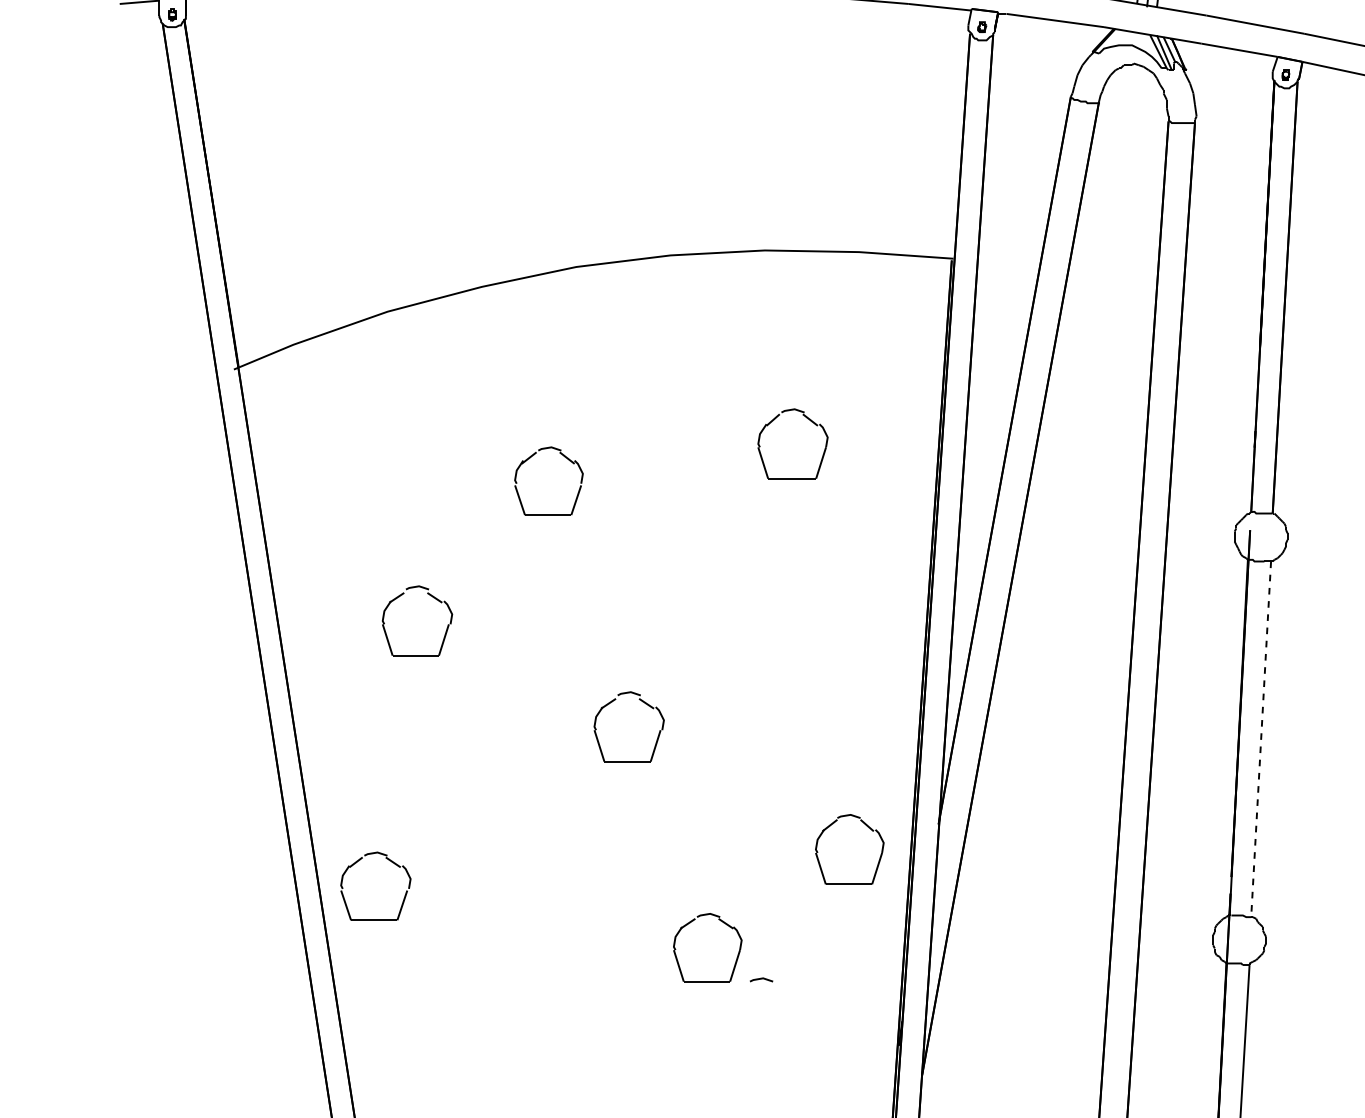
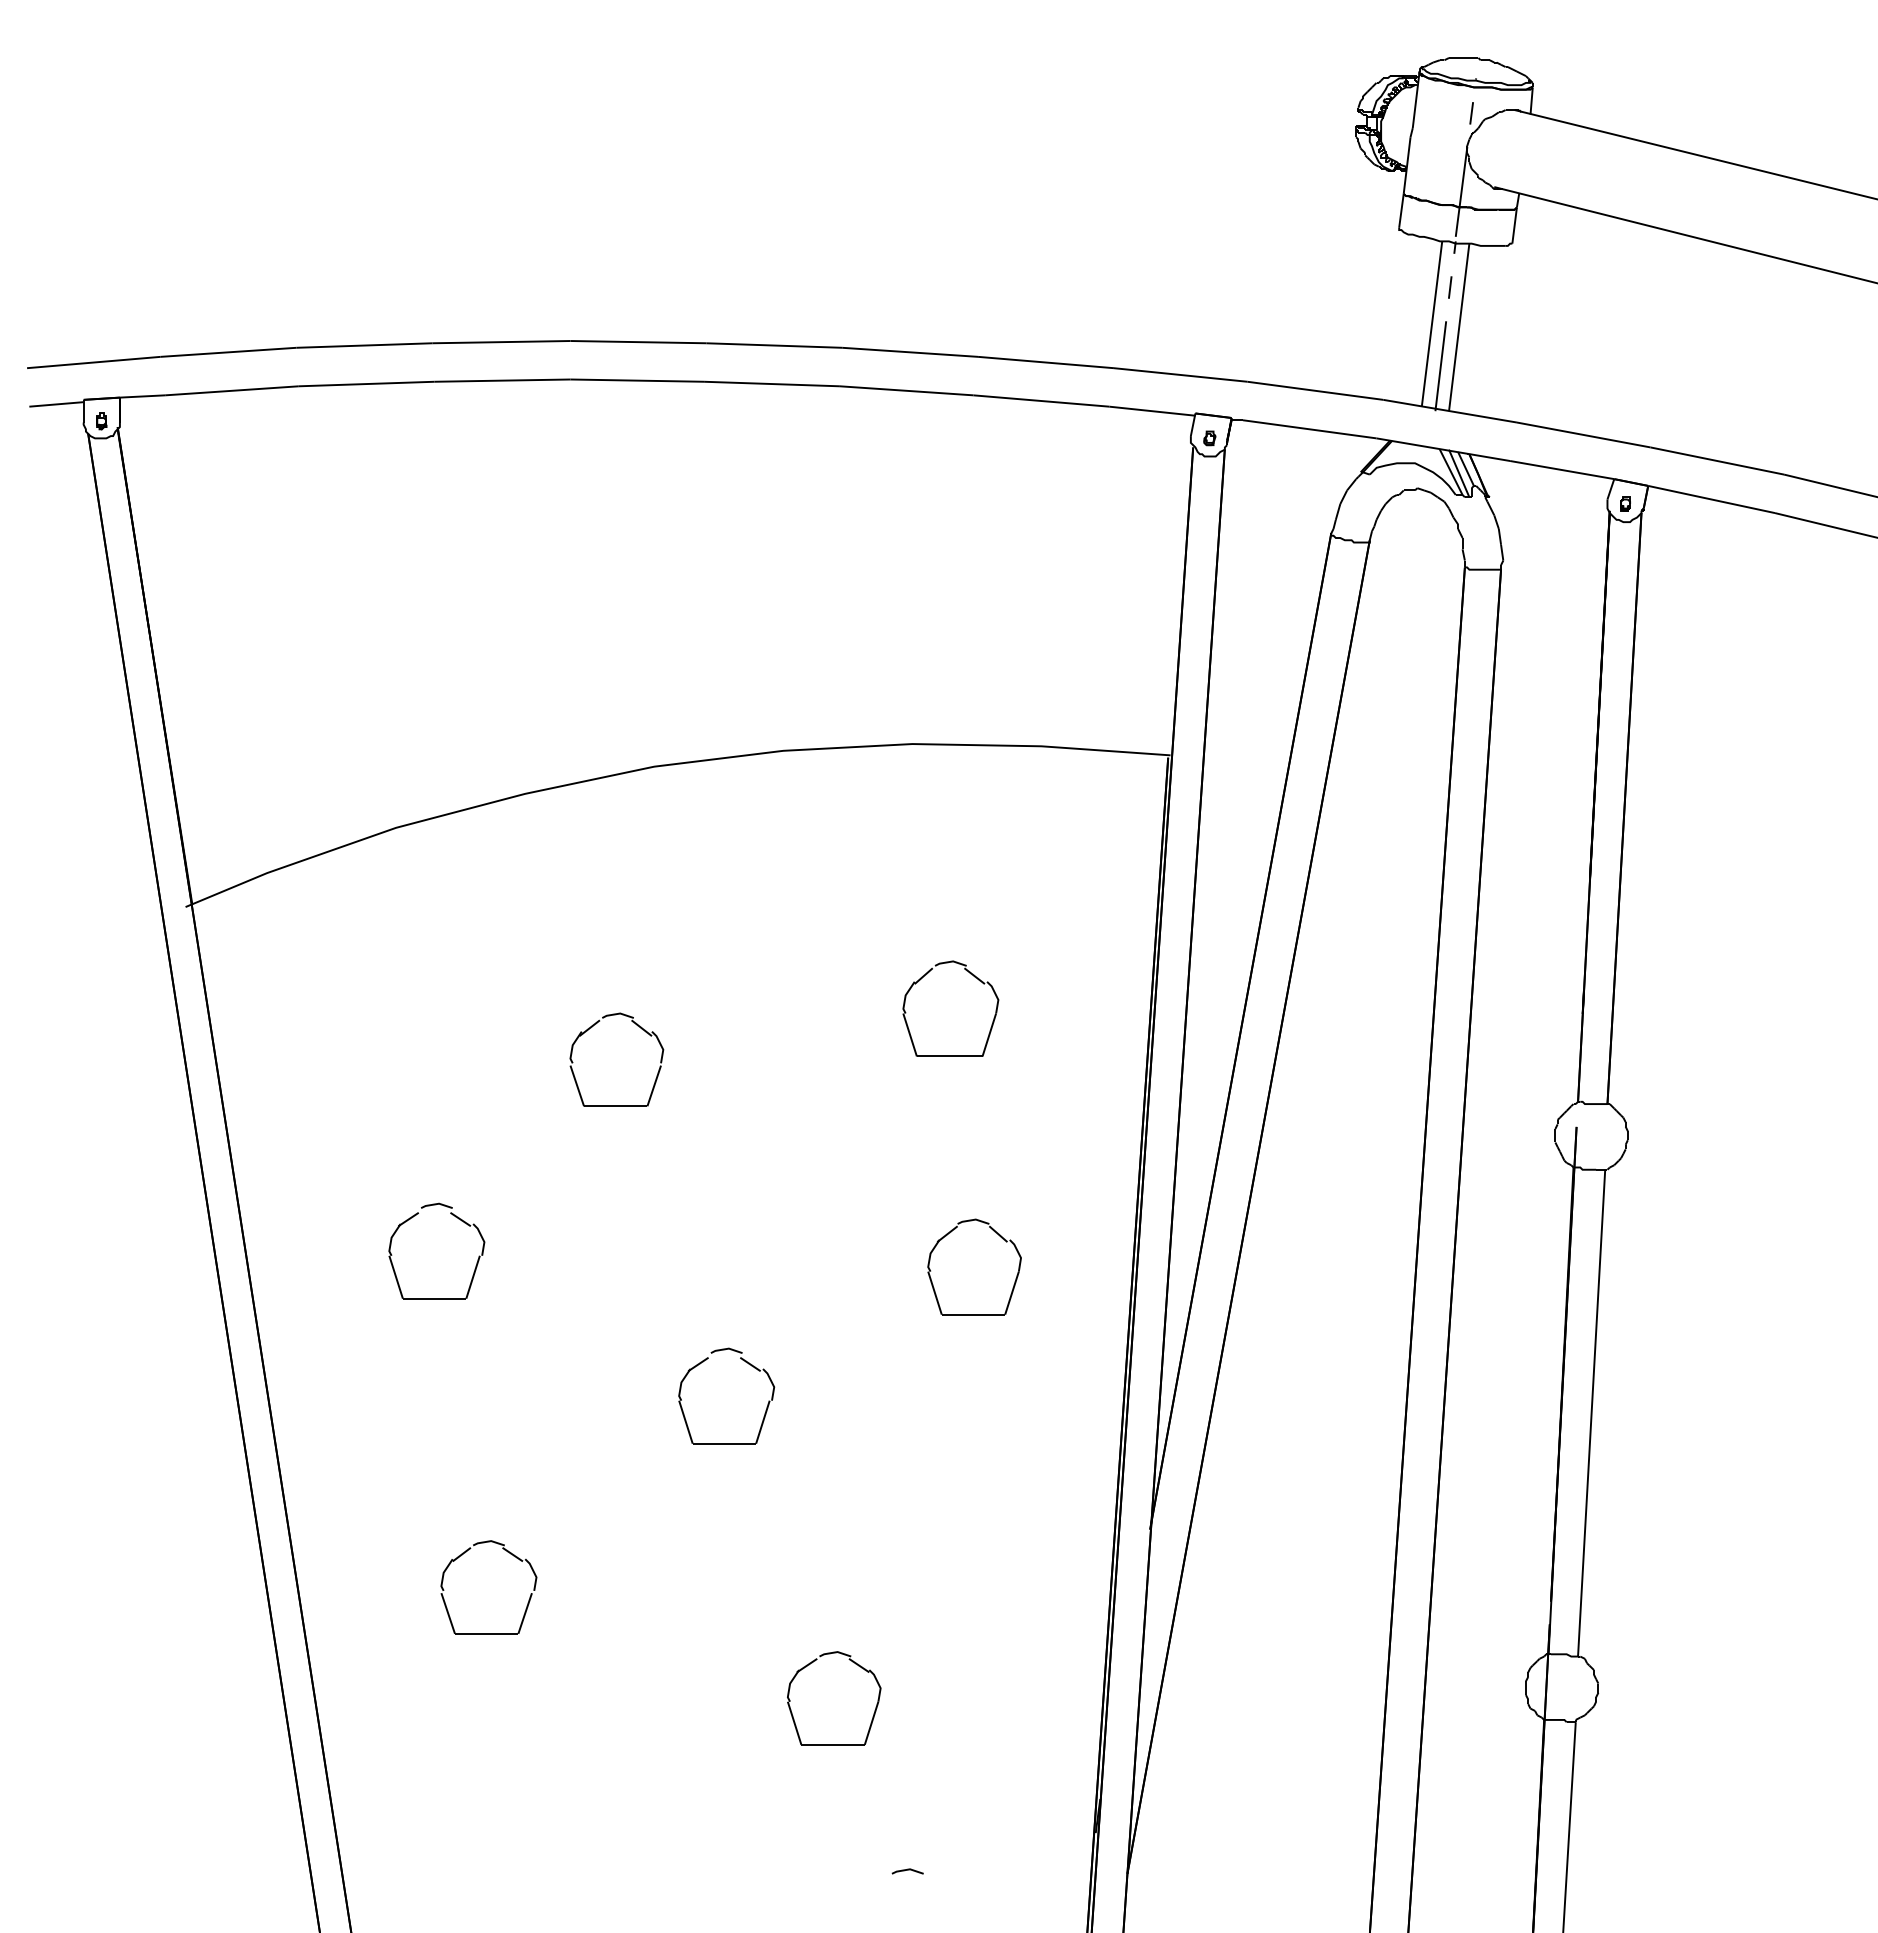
line: (1261, 739) -> (1591, 1413), dashed -> solid
part: (869, 828) -> (1001, 1238), moved
part: (391, 862) -> (510, 1554), moved
line: (761, 979) -> (907, 1870), moved

